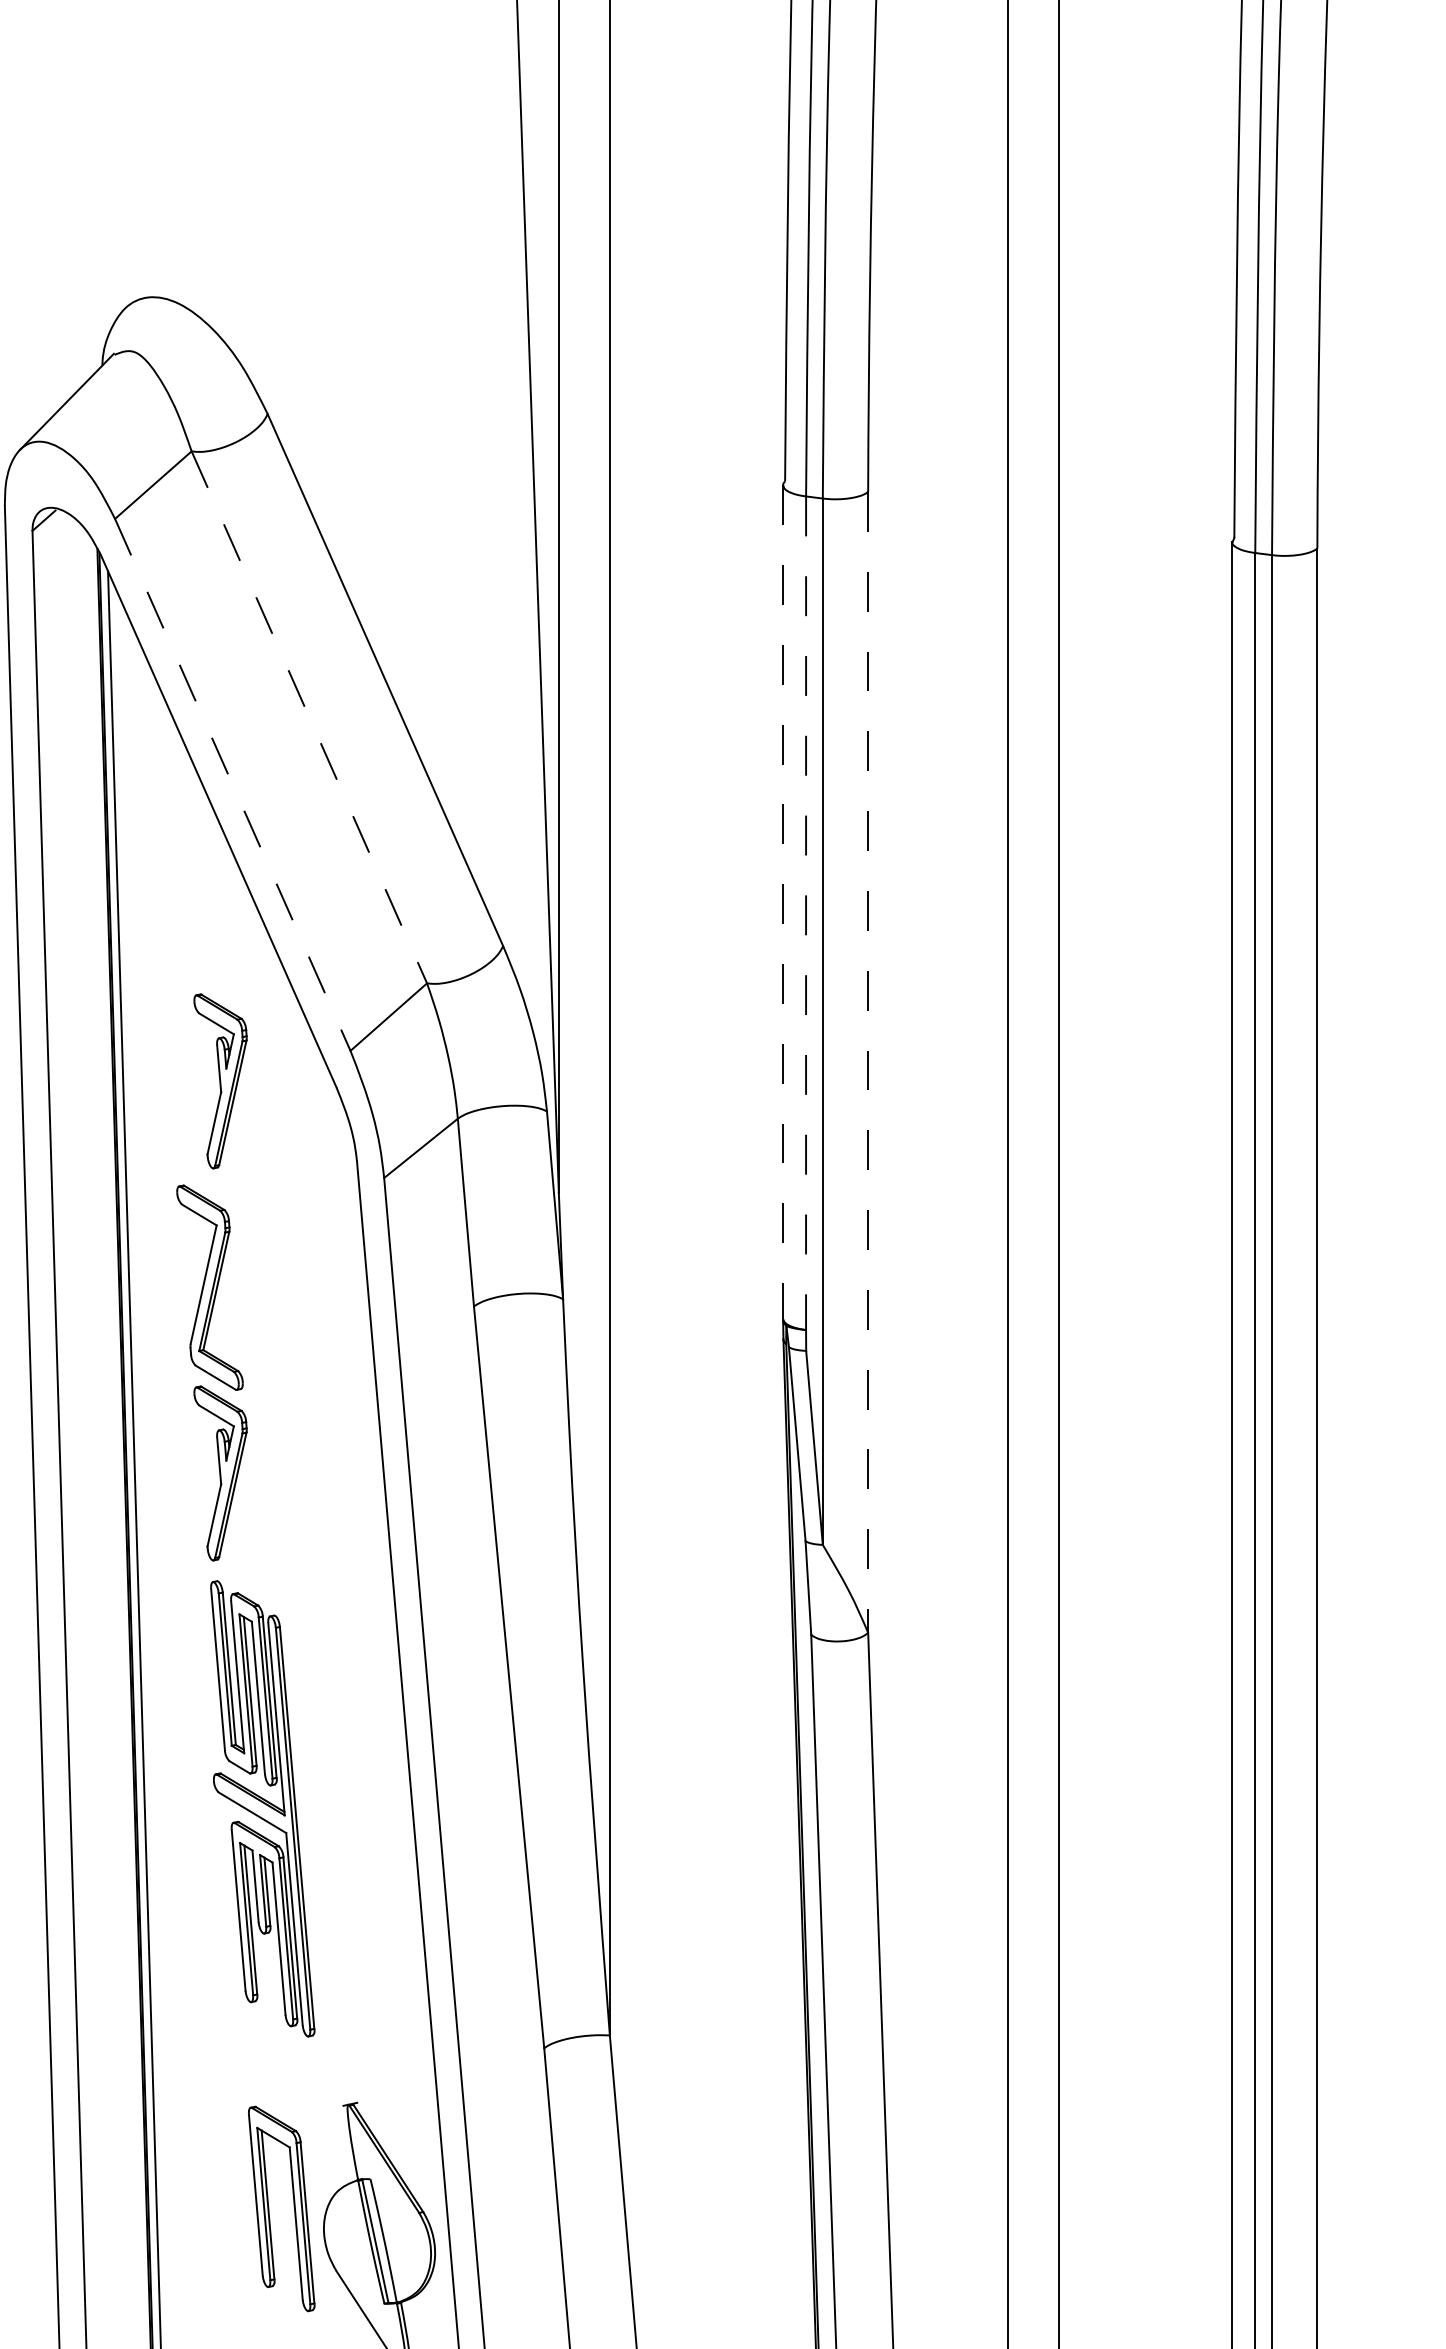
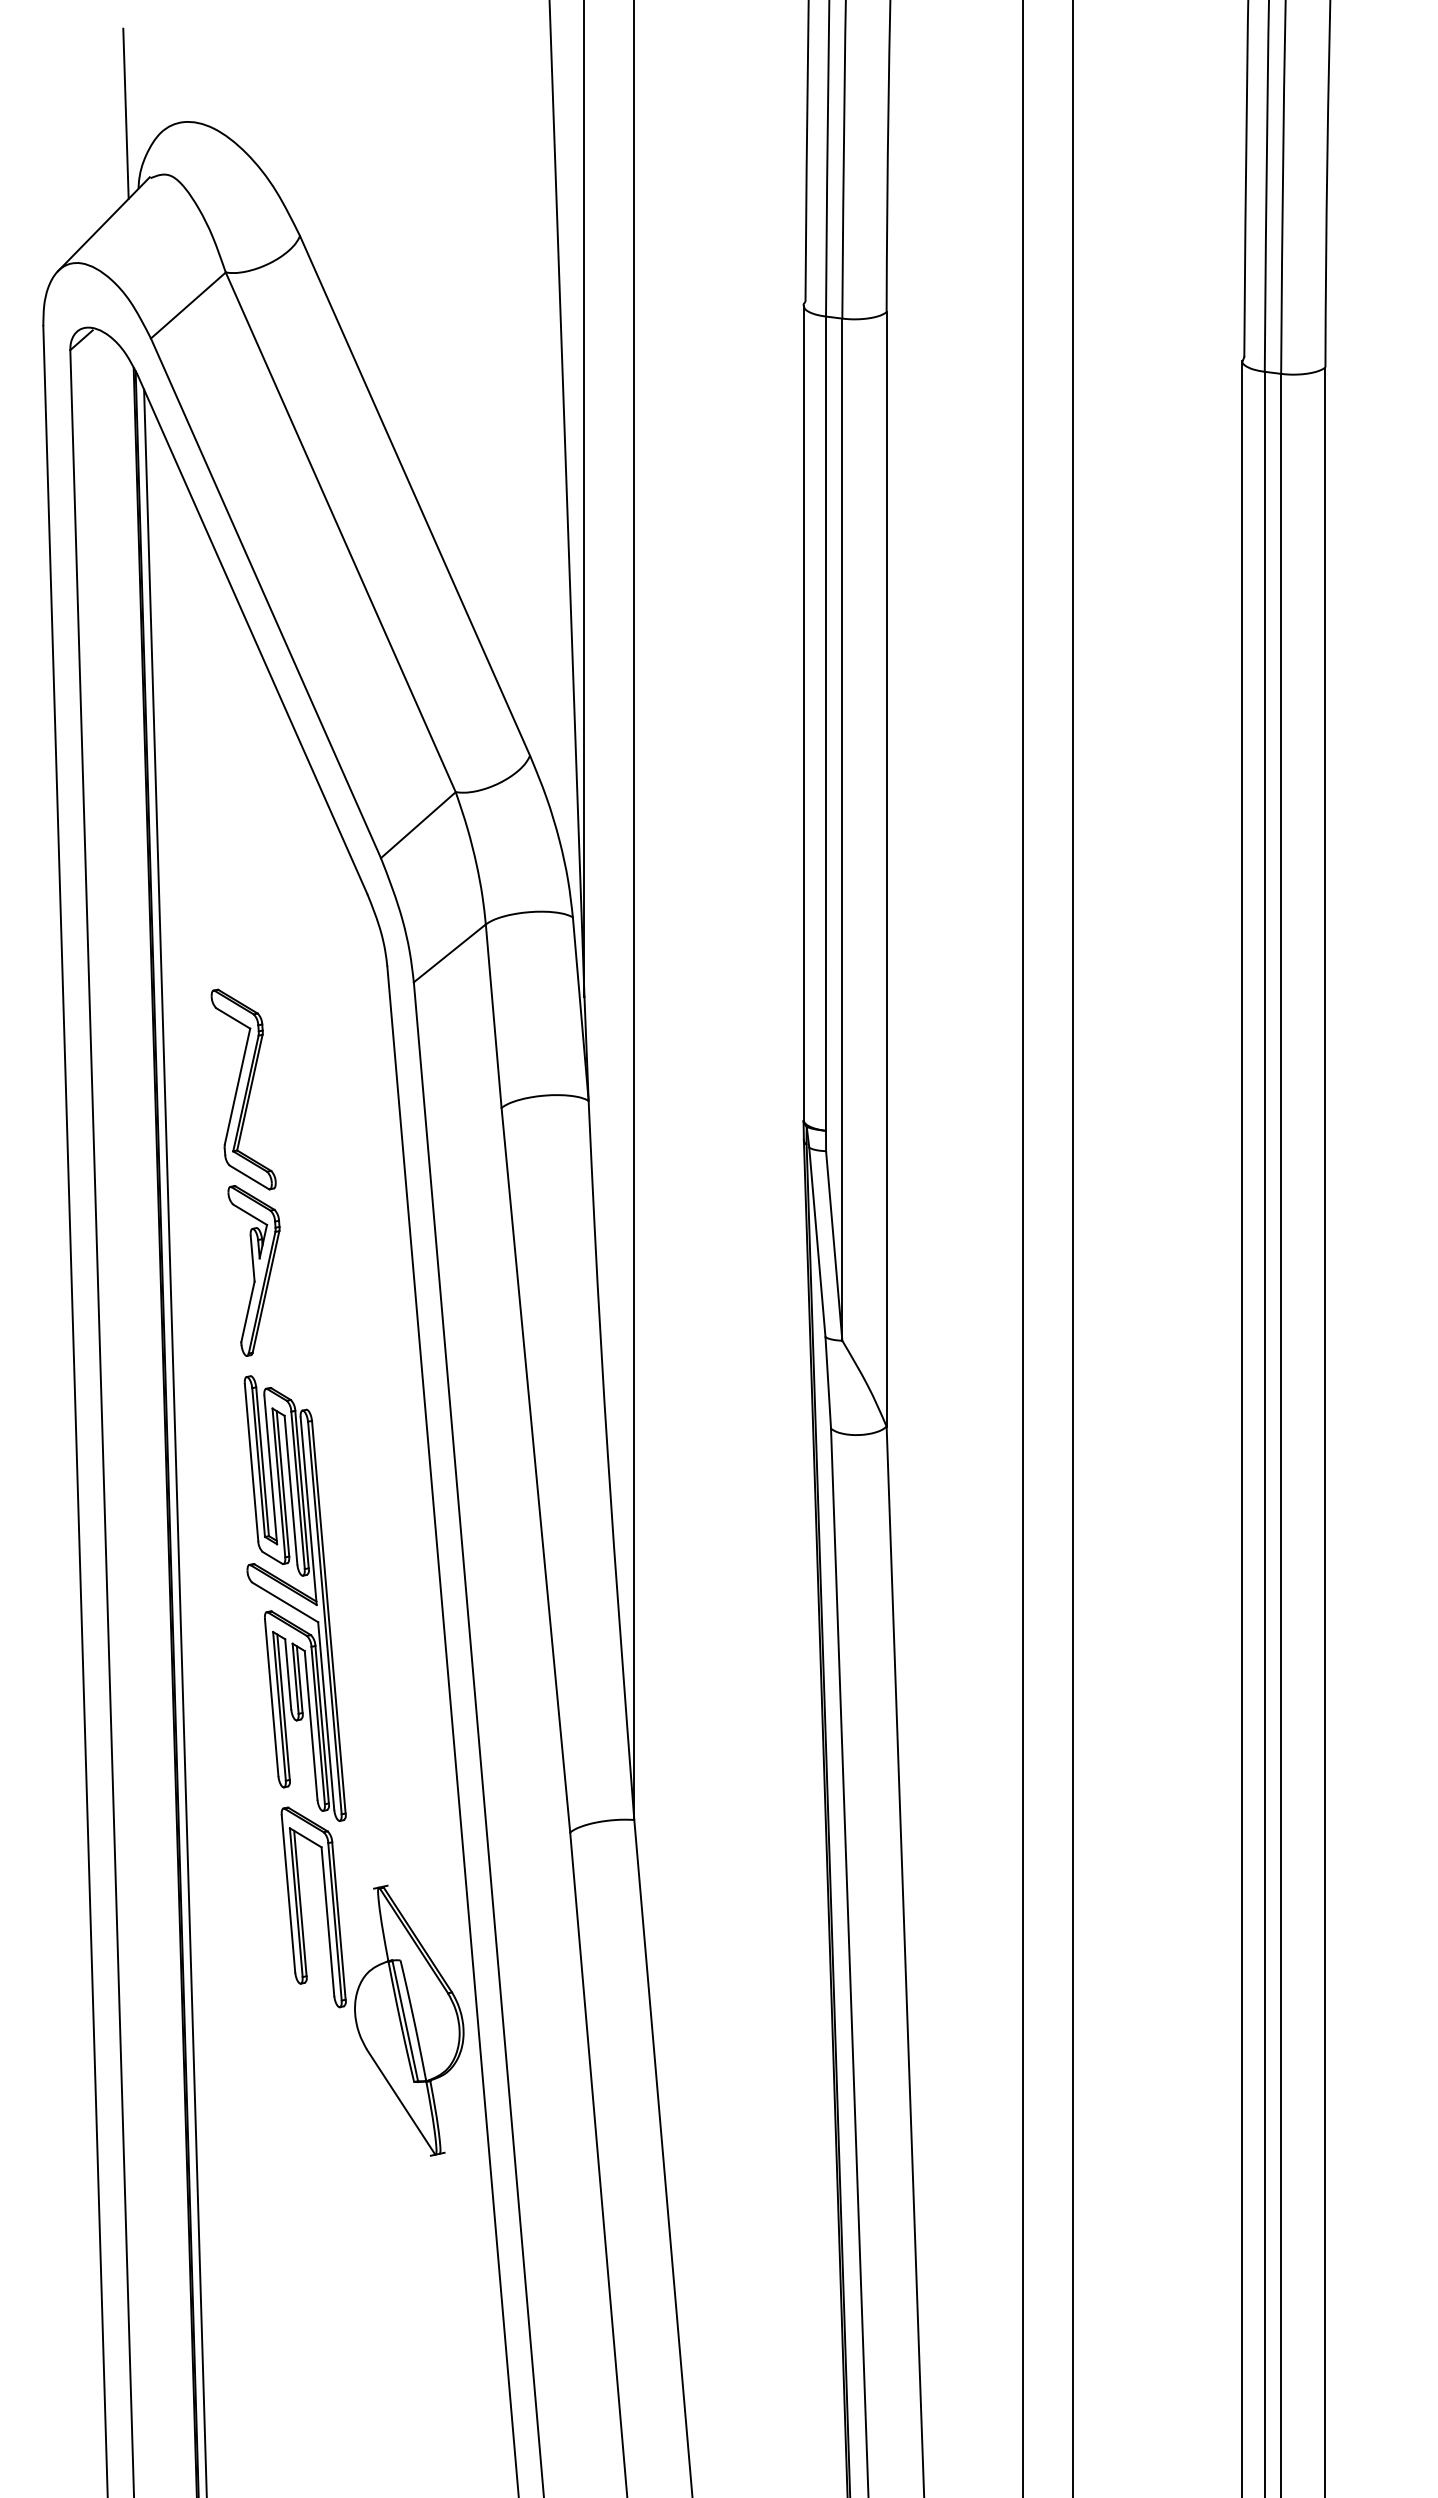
line: (88, 288) -> (125, 113), added
line: (309, 717) -> (340, 532), dashed -> solid
line: (233, 785) -> (266, 598), dashed -> solid
line: (783, 902) -> (803, 713), dashed -> solid
line: (805, 914) -> (825, 724), dashed -> solid
line: (868, 1062) -> (886, 869), dashed -> solid
part: (220, 1080) -> (253, 887), removed
part: (269, 2209) -> (301, 1907), moved

